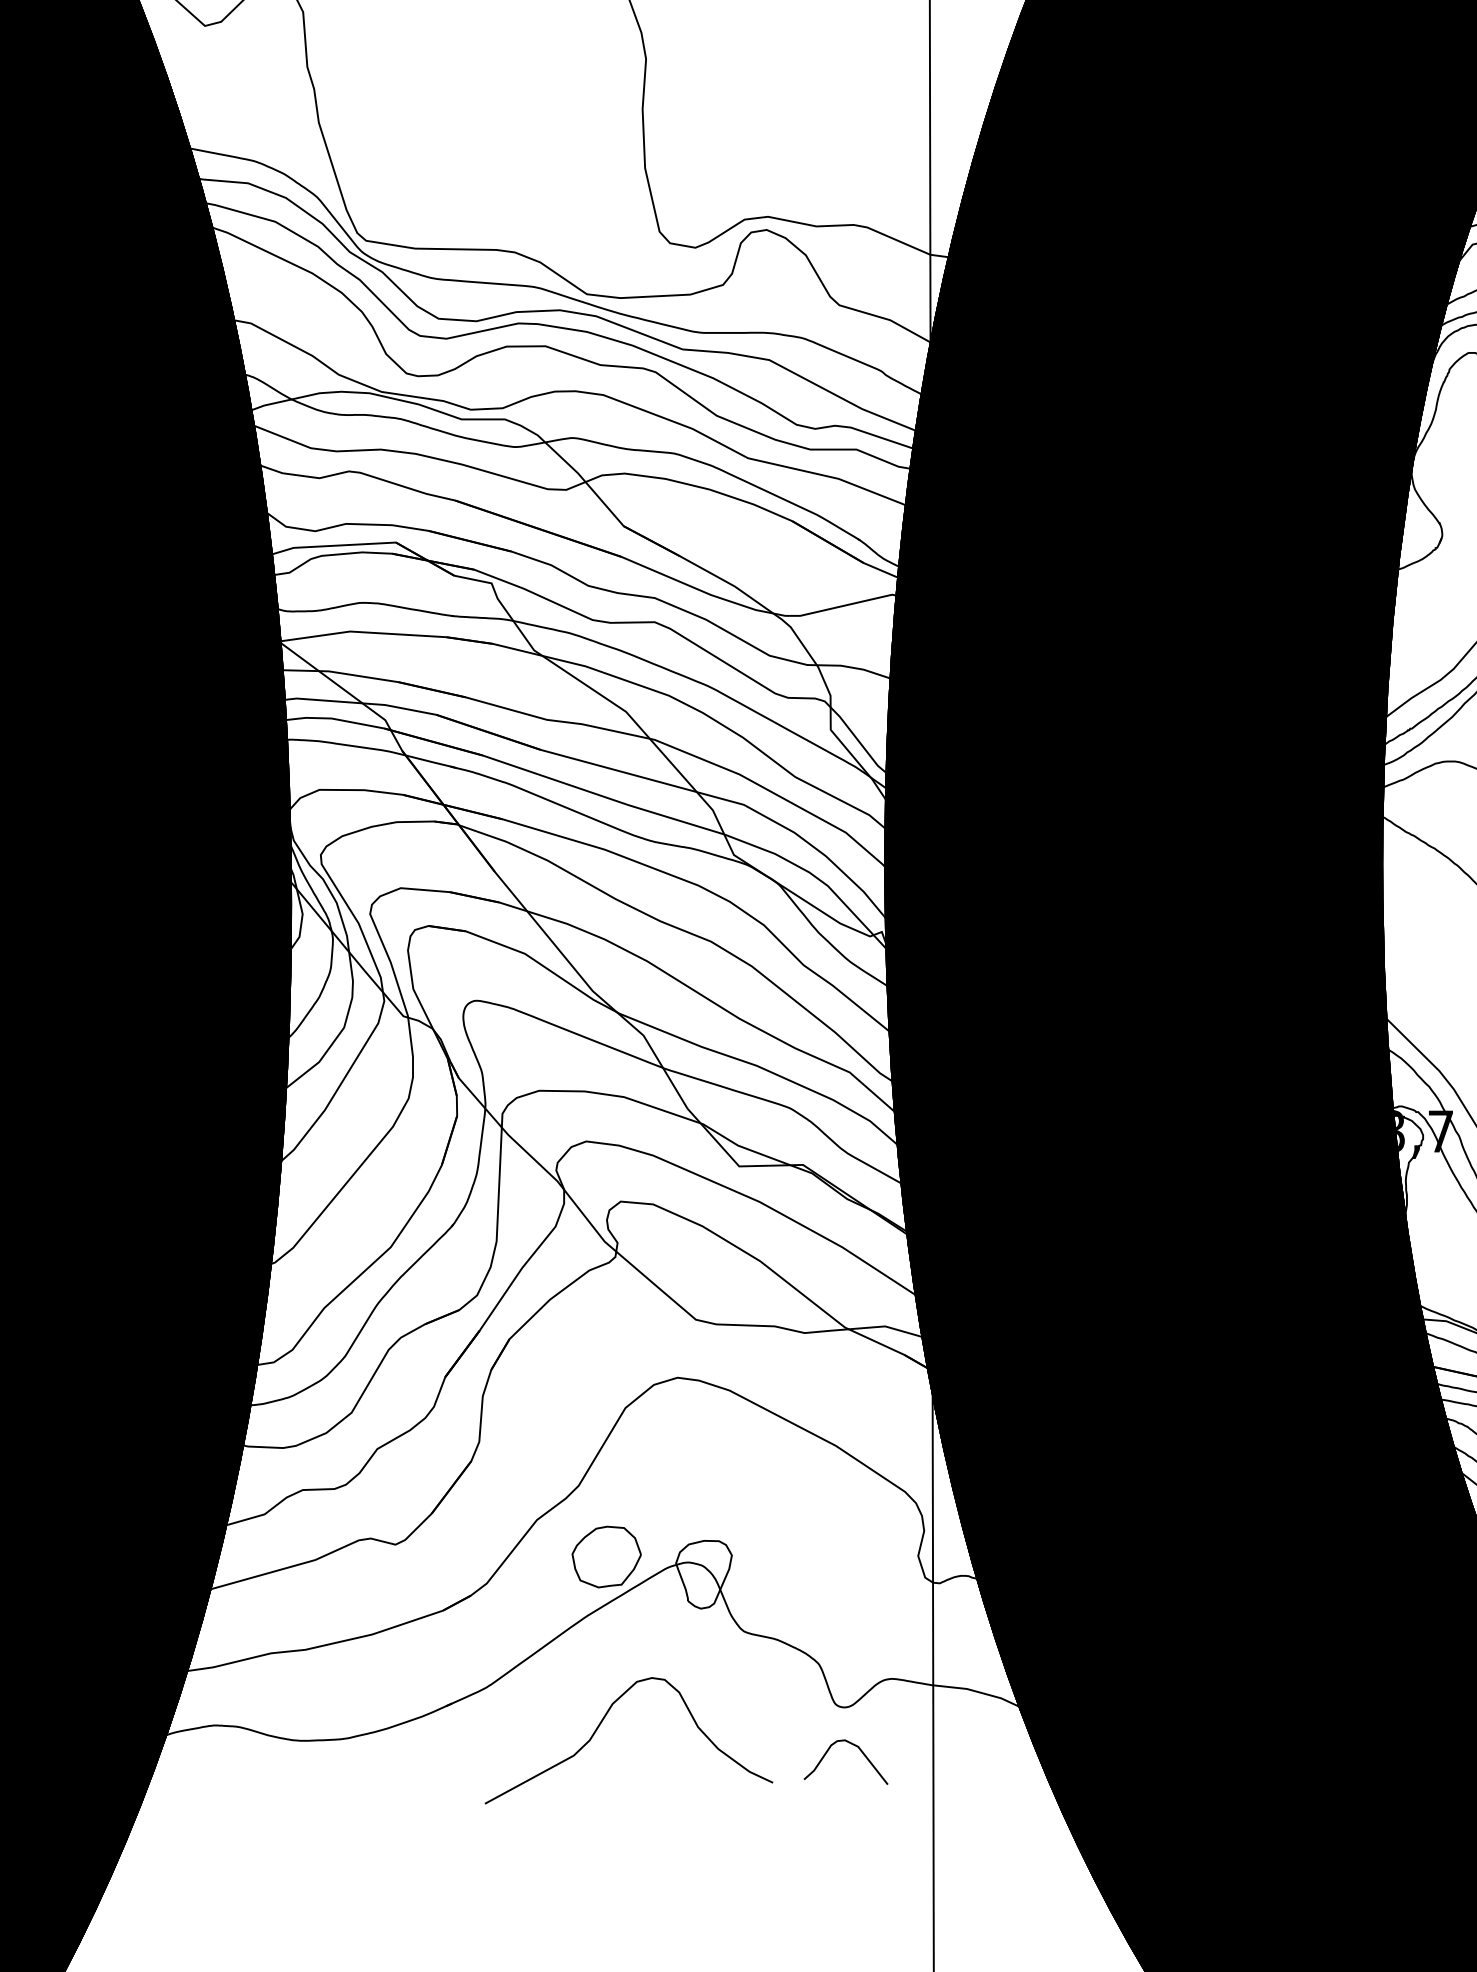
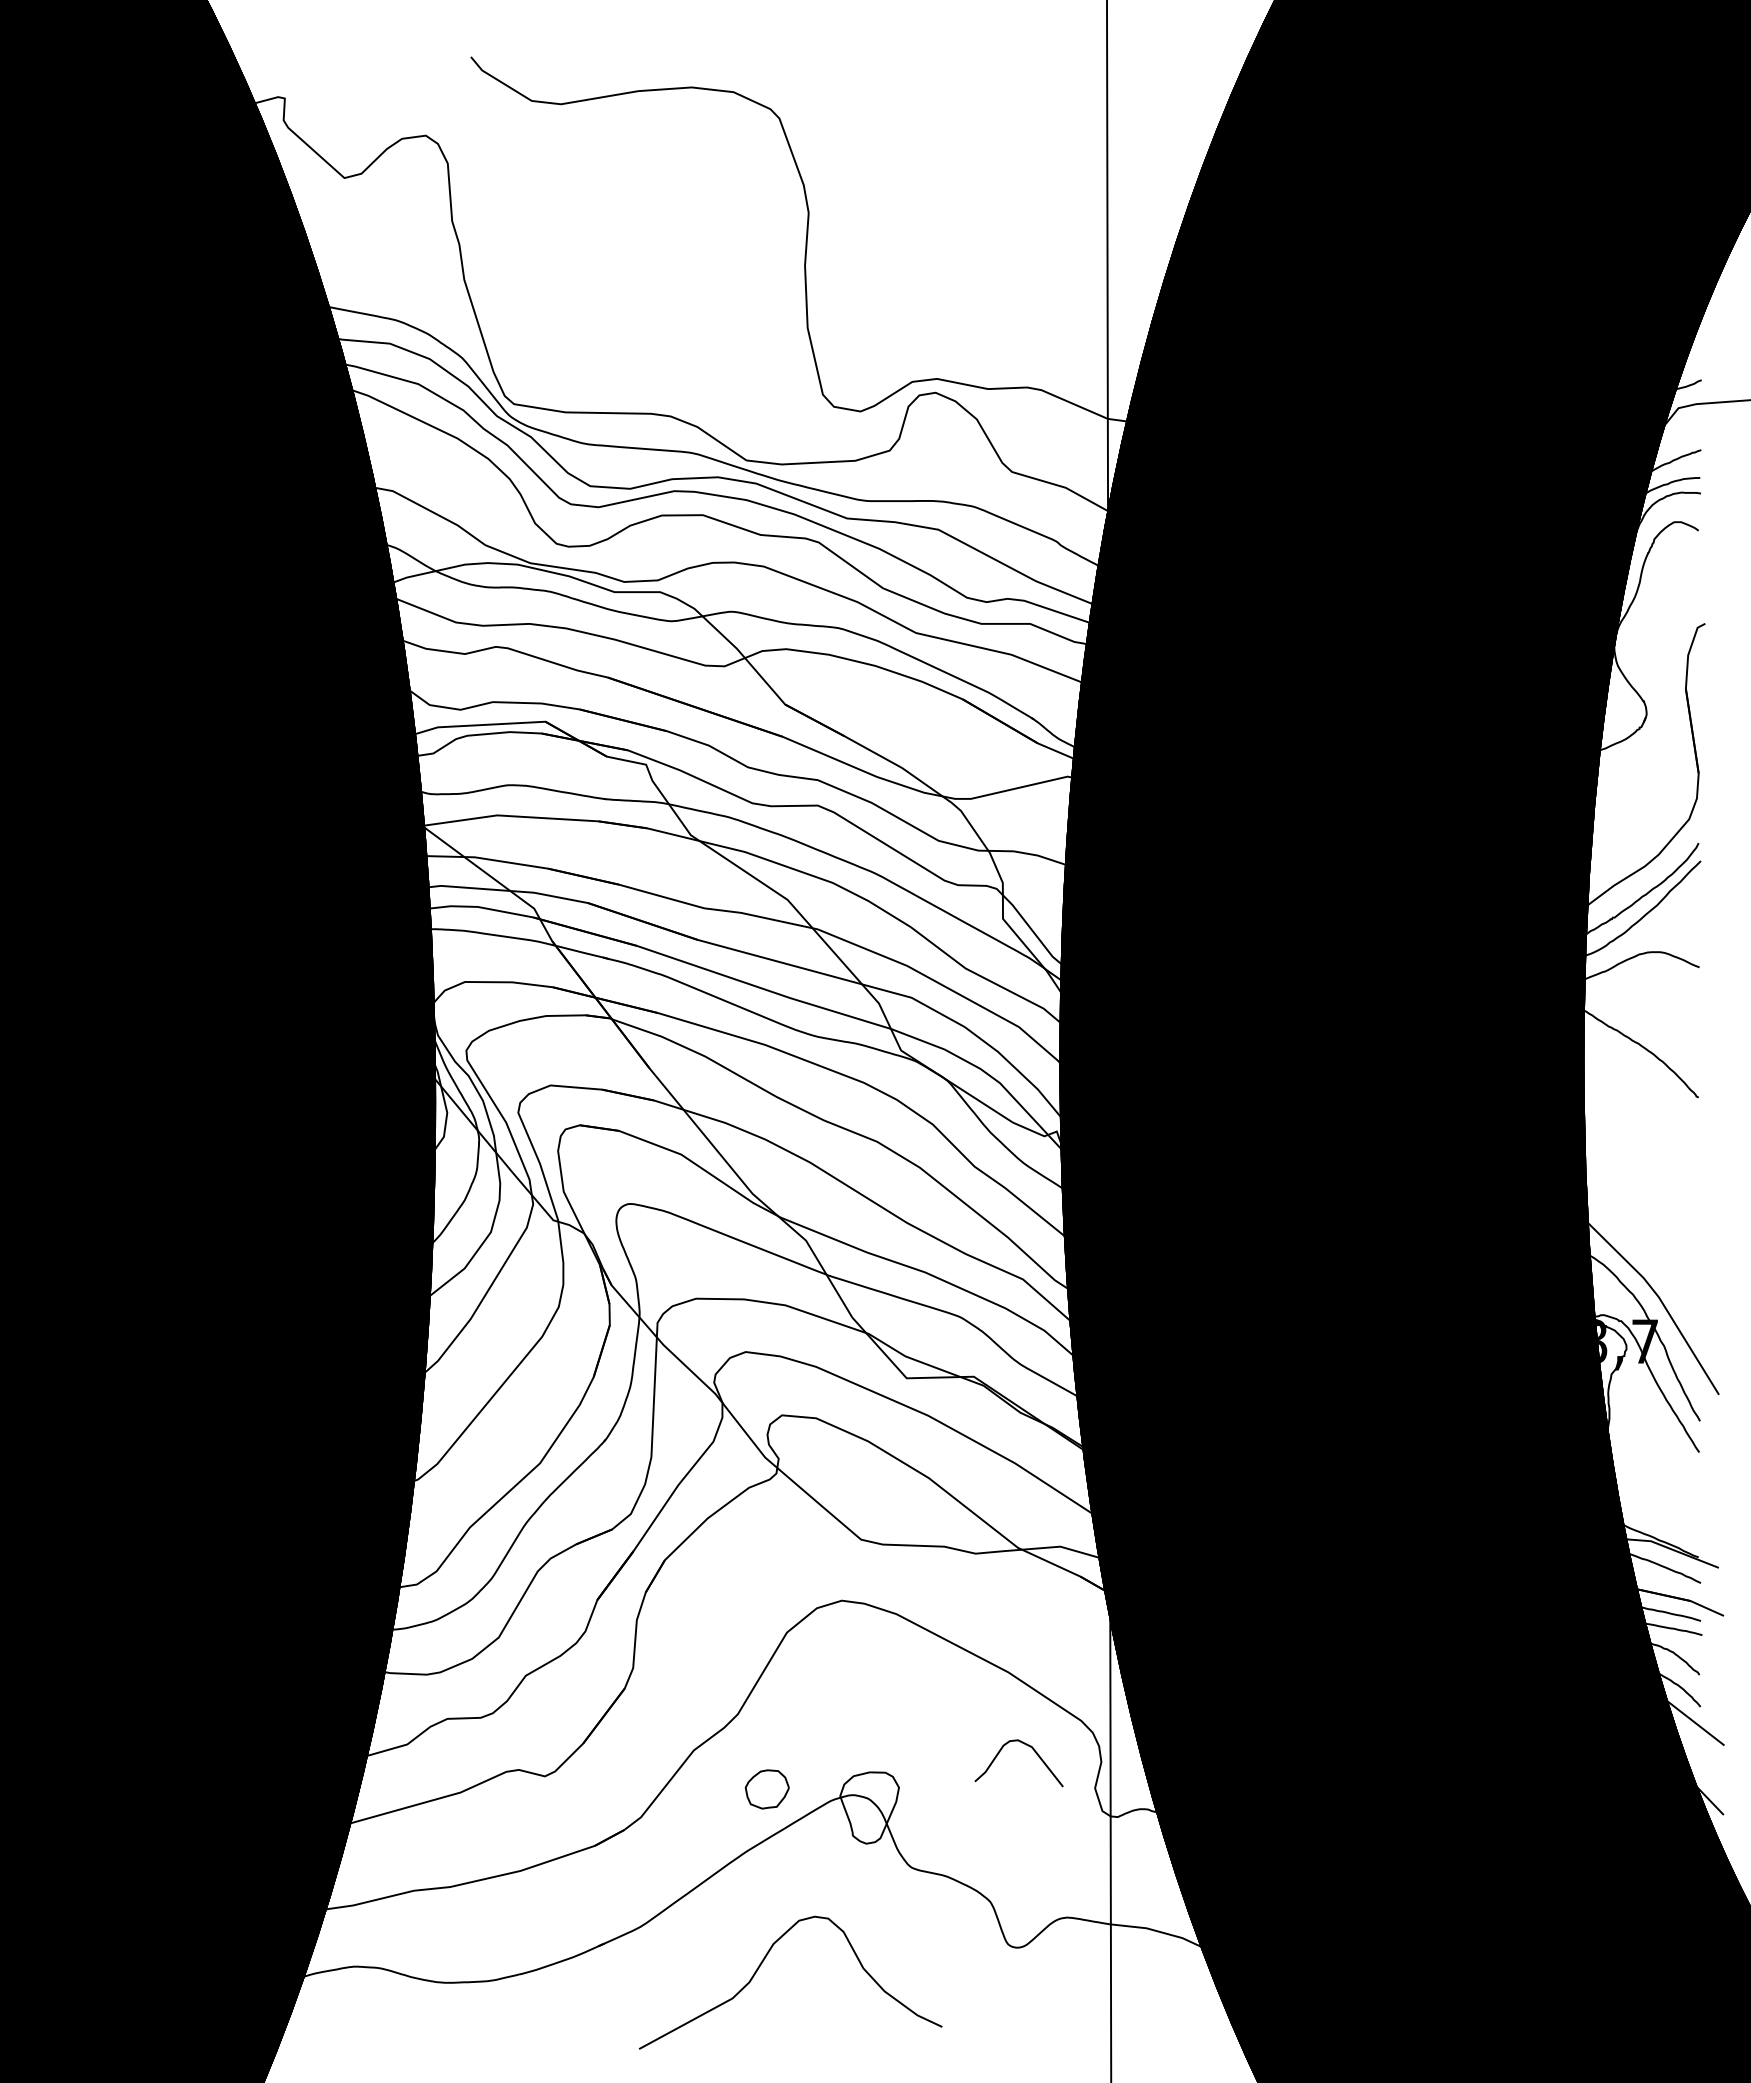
part: (606, 1557) -> (767, 1789), size x0.6
curve: (860, 1751) -> (1034, 1752), moved

